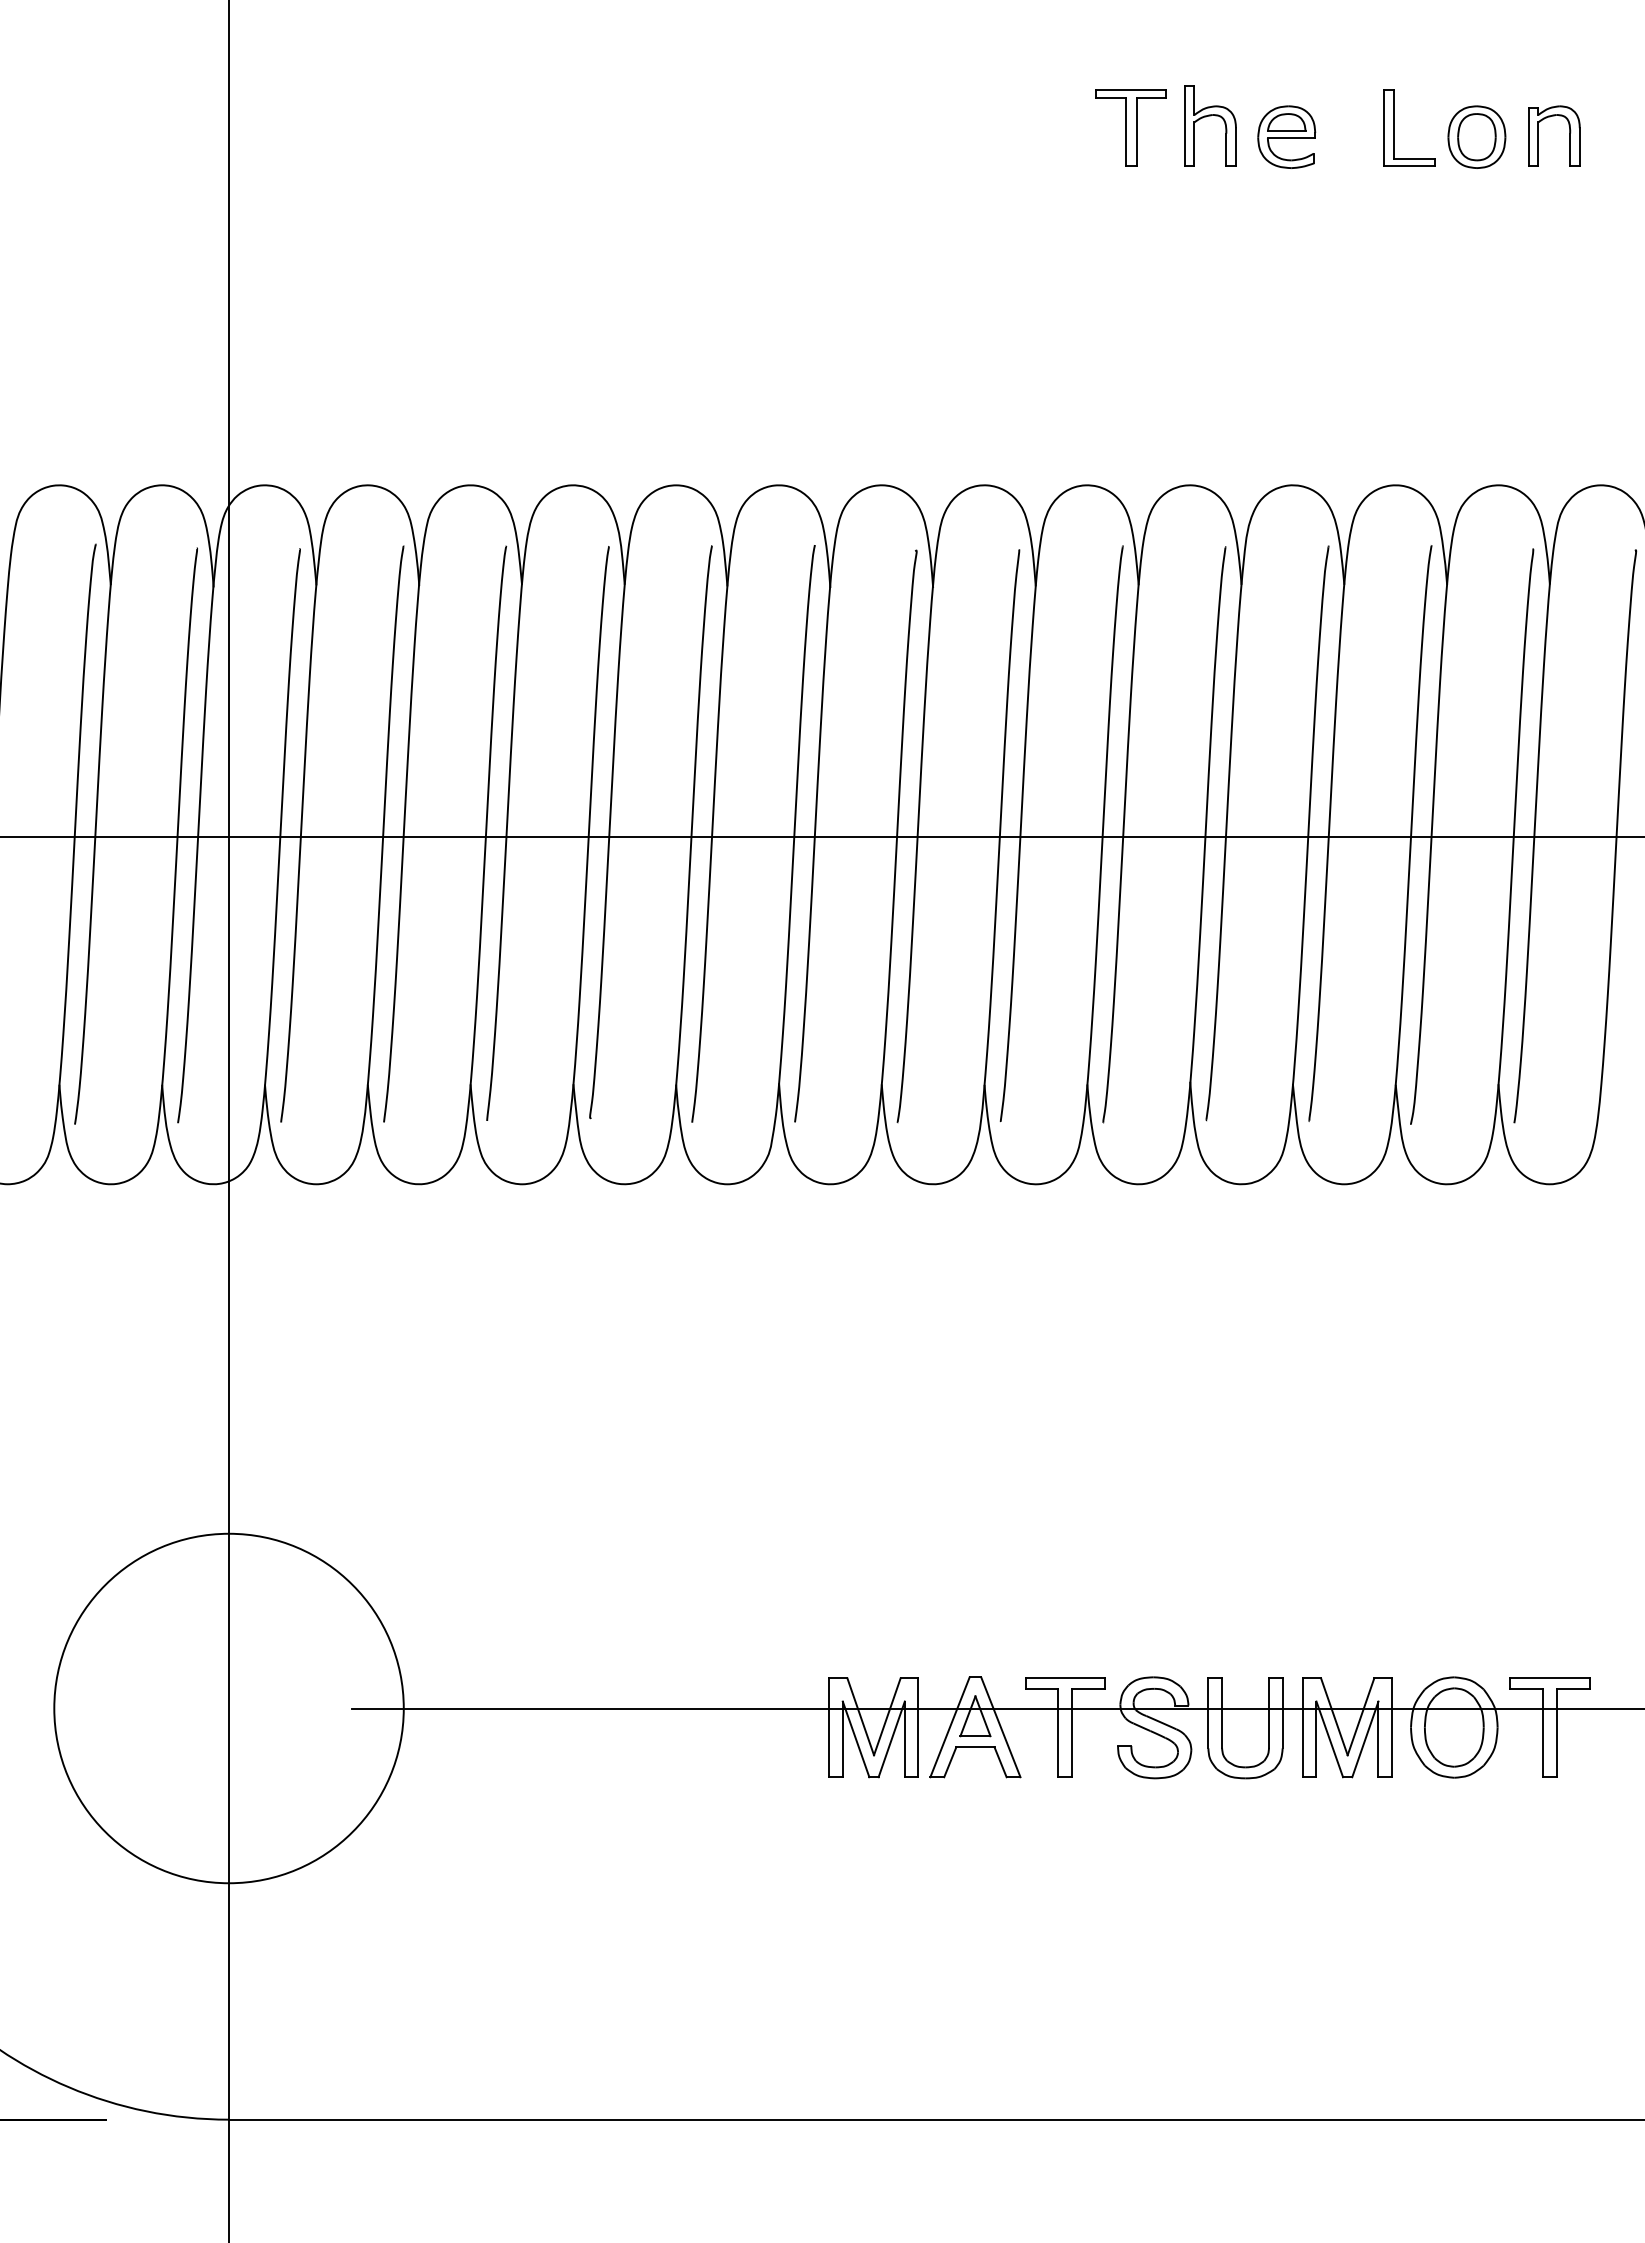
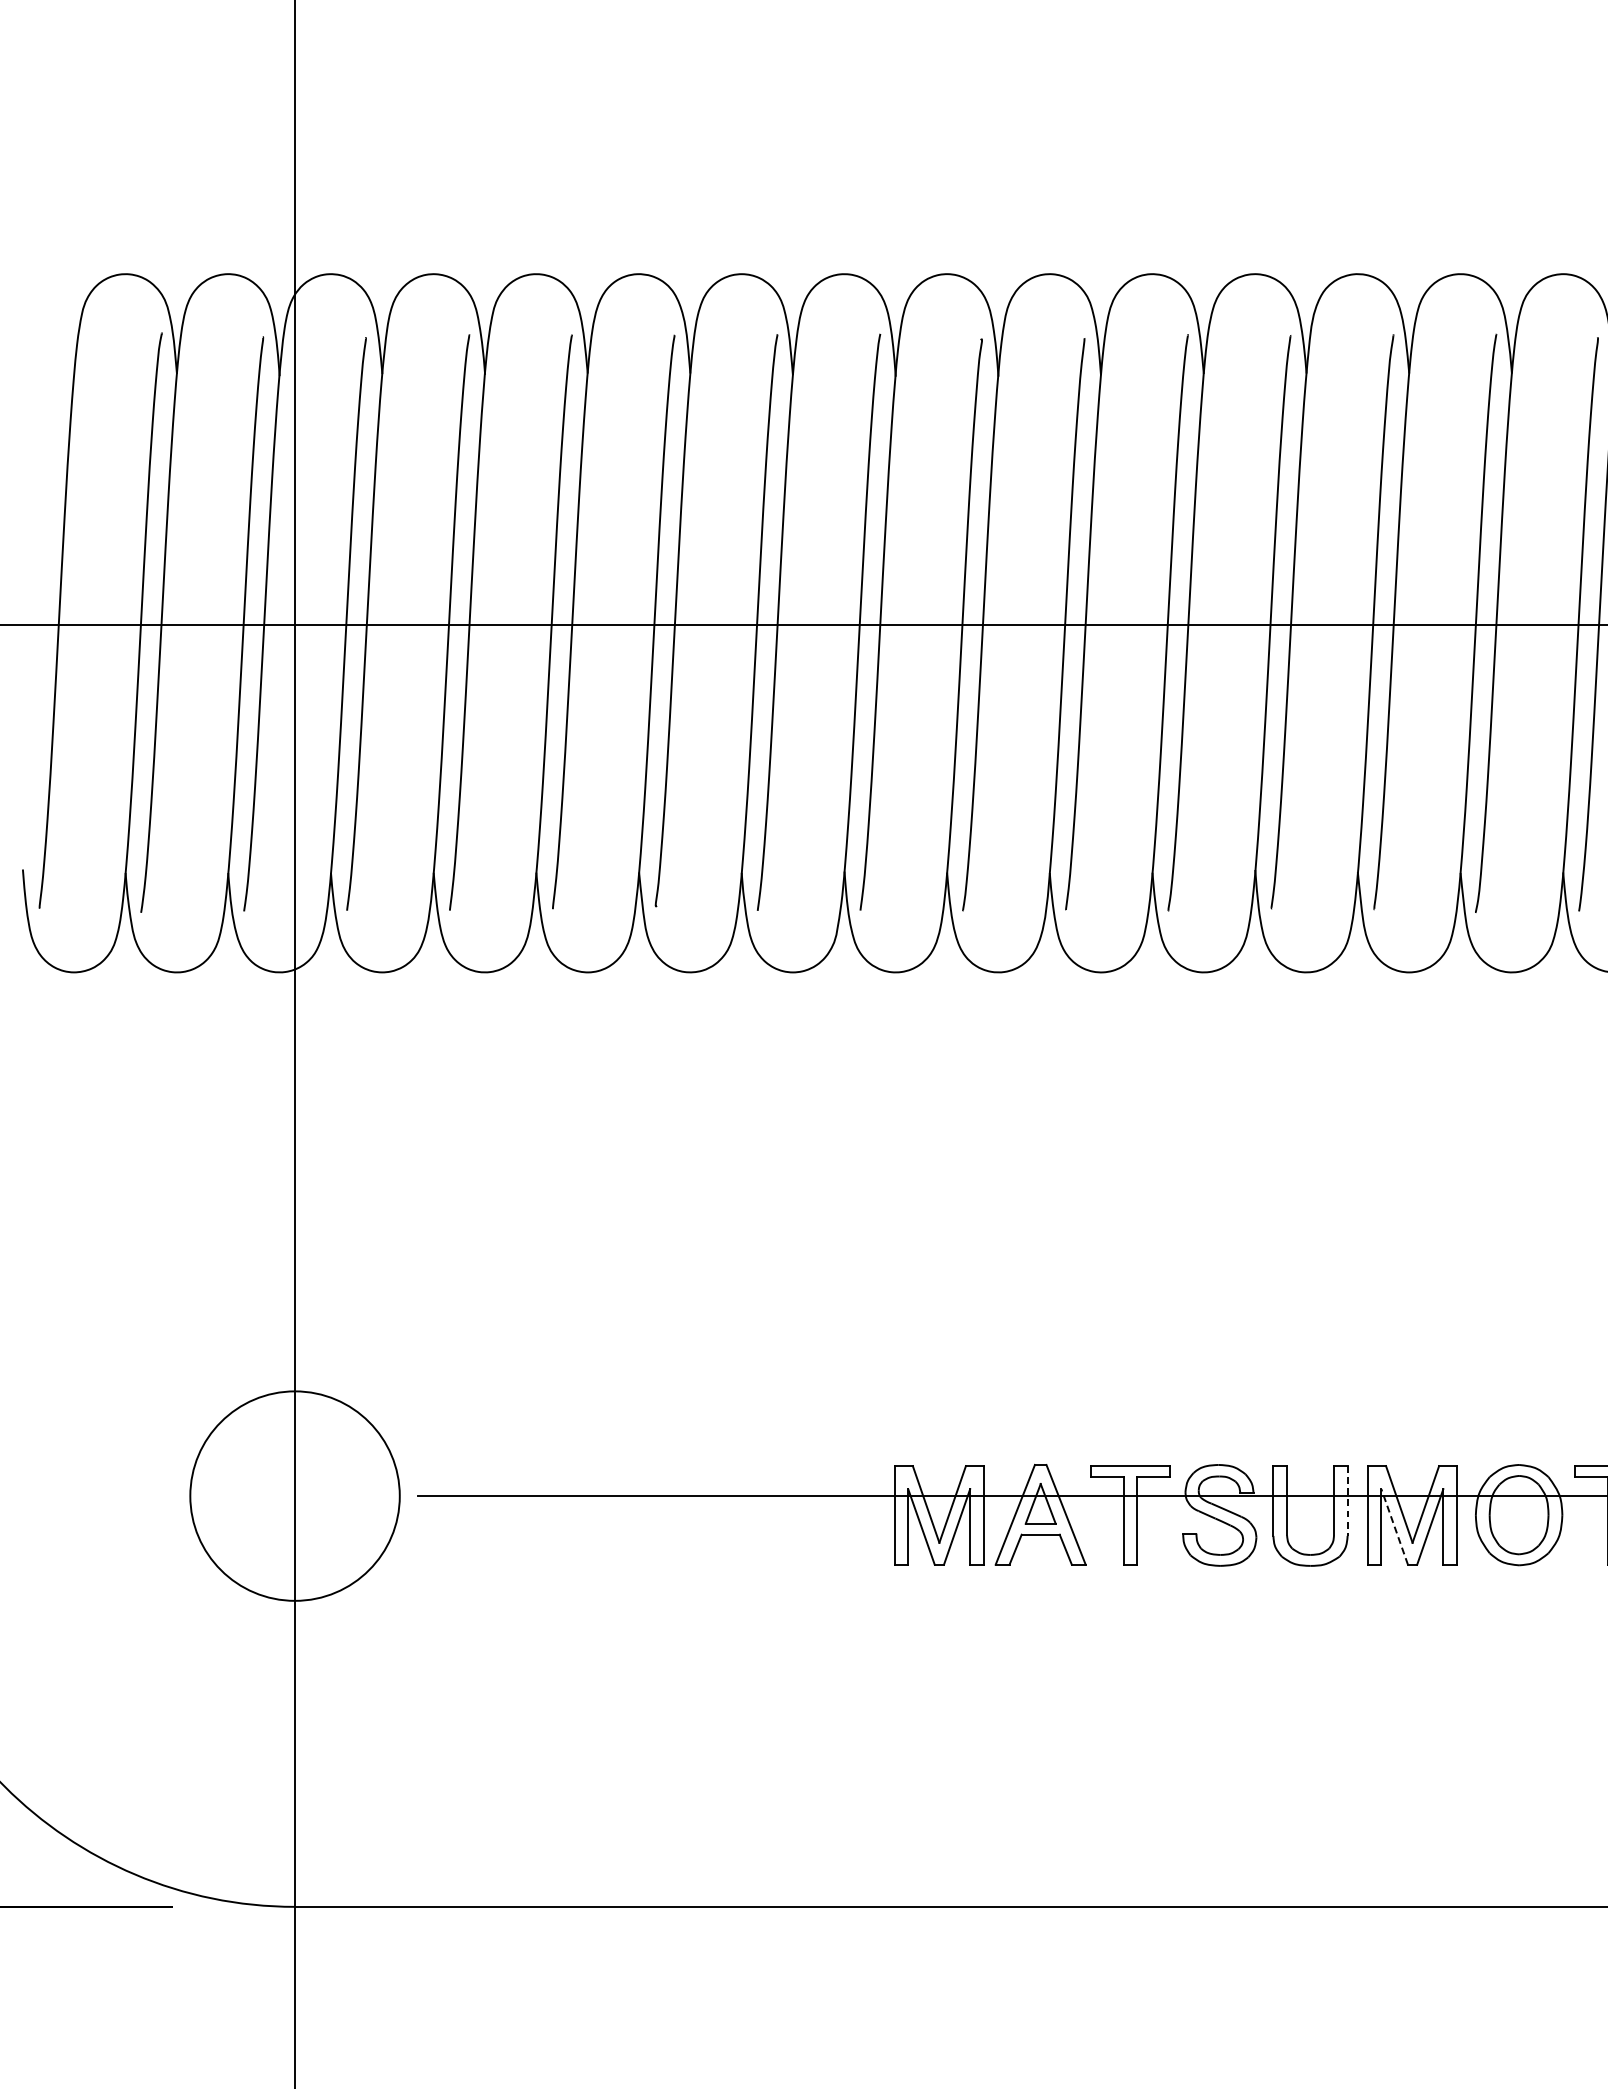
circle: (228, 1708) -> (294, 1496), size x0.6
line: (1282, 1713) -> (1347, 1501), solid -> dashed
line: (1329, 1738) -> (1394, 1526), solid -> dashed

